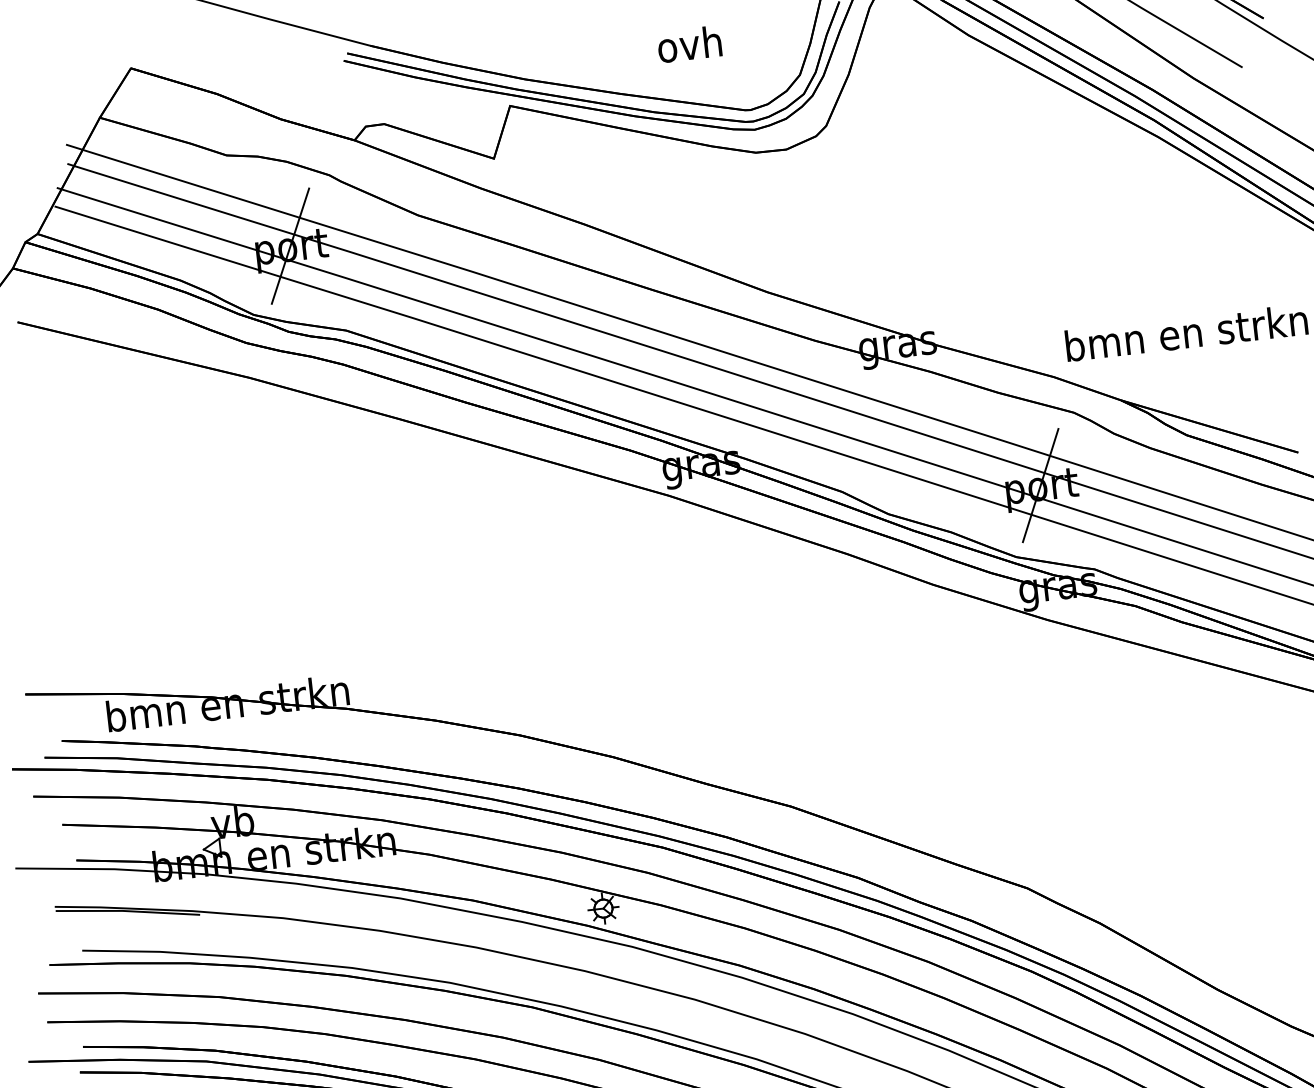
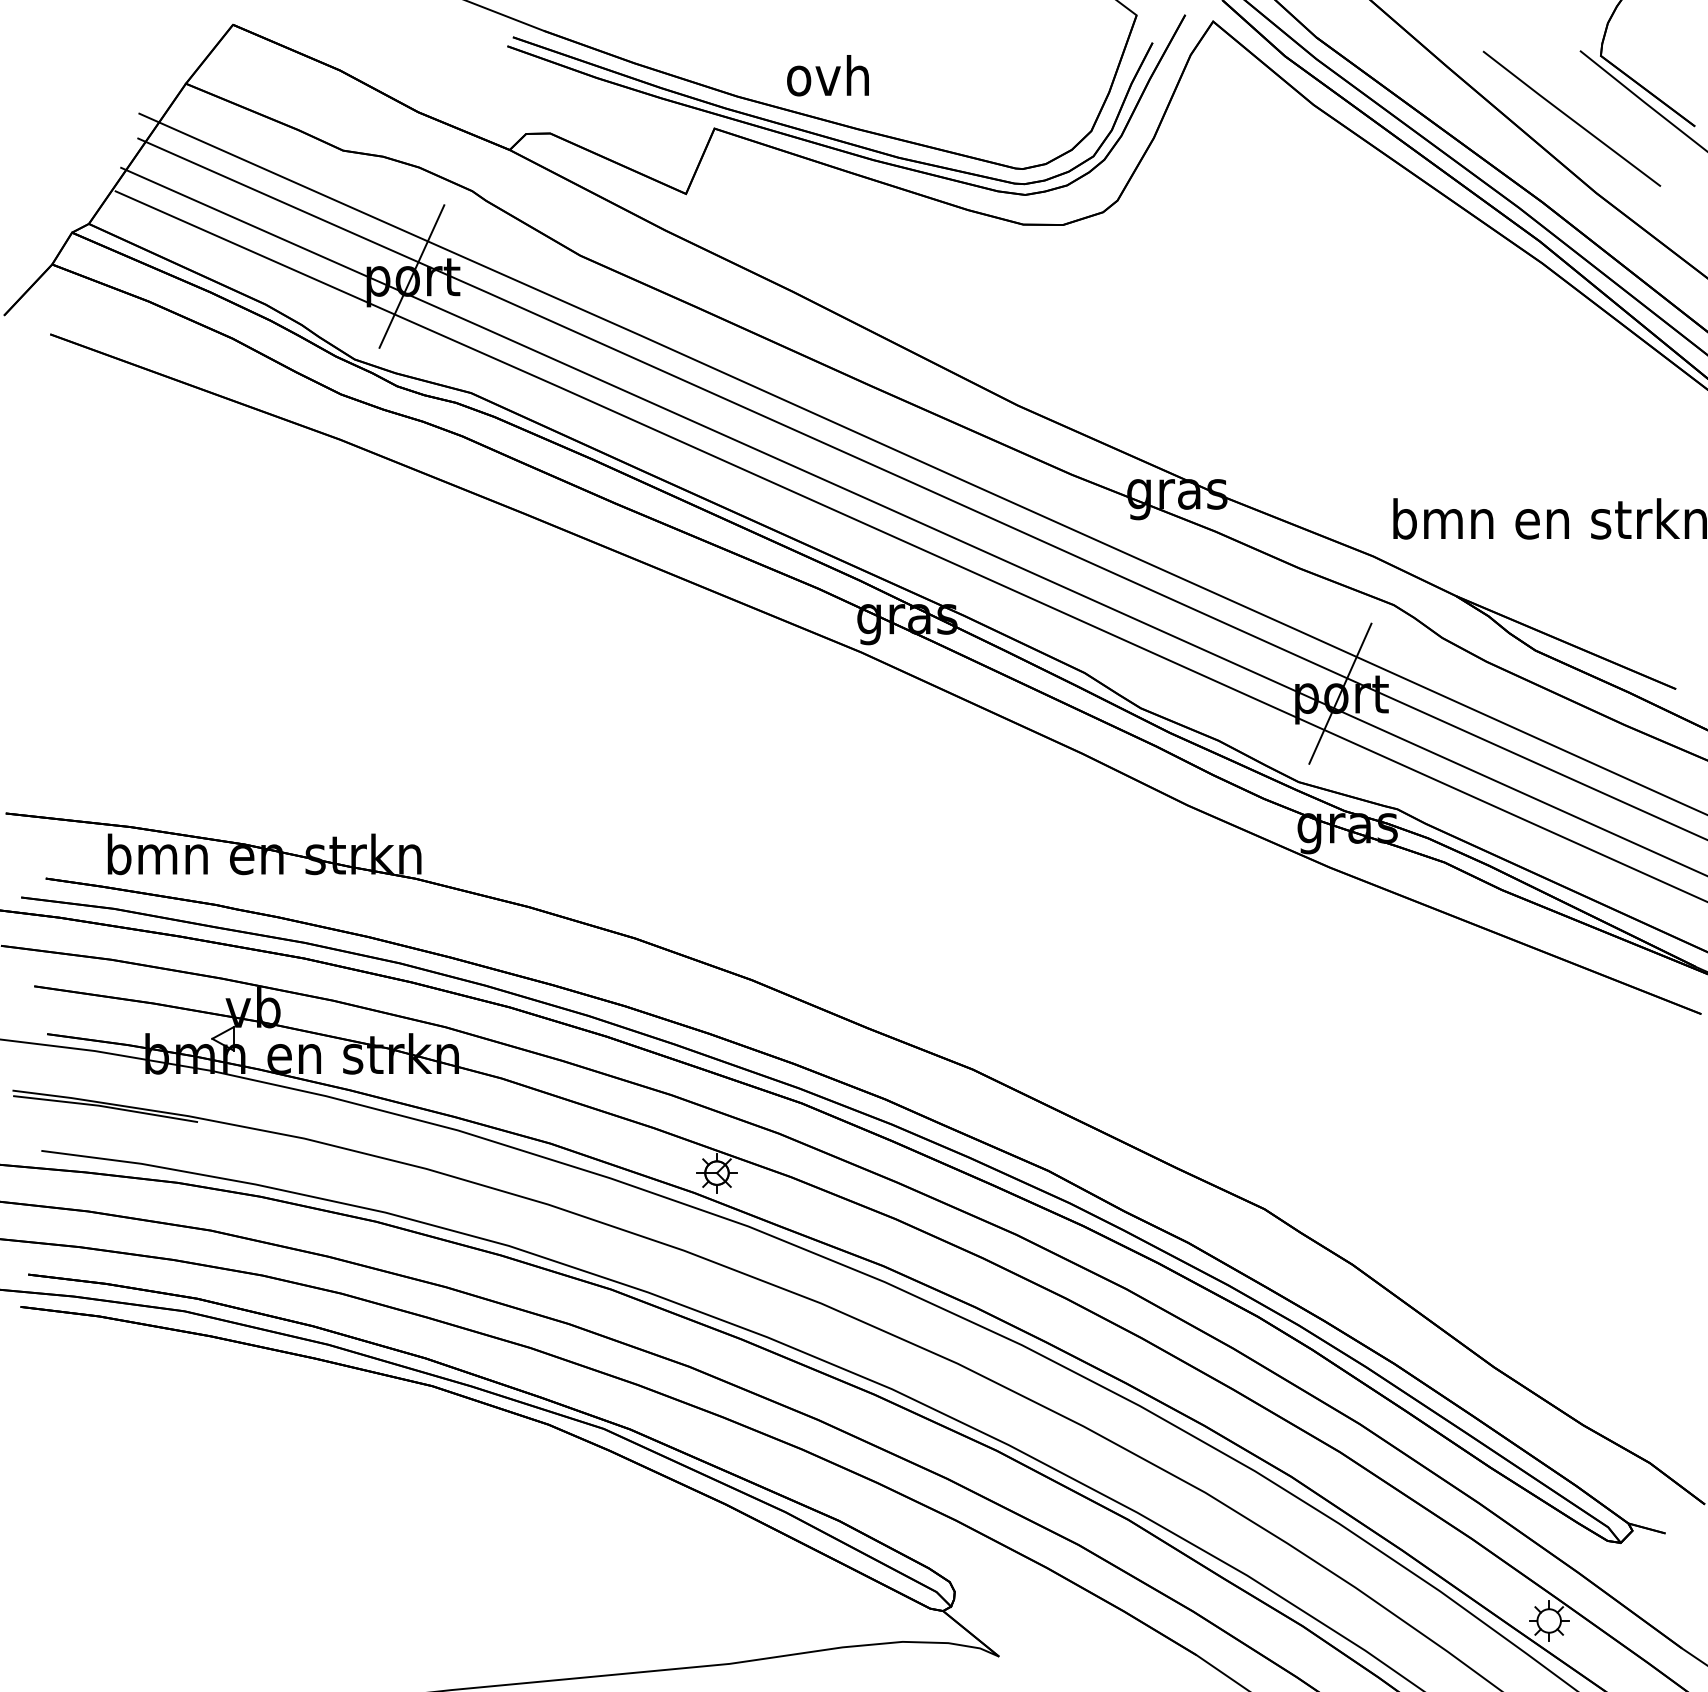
text: (689, 44) -> (827, 75), moved

